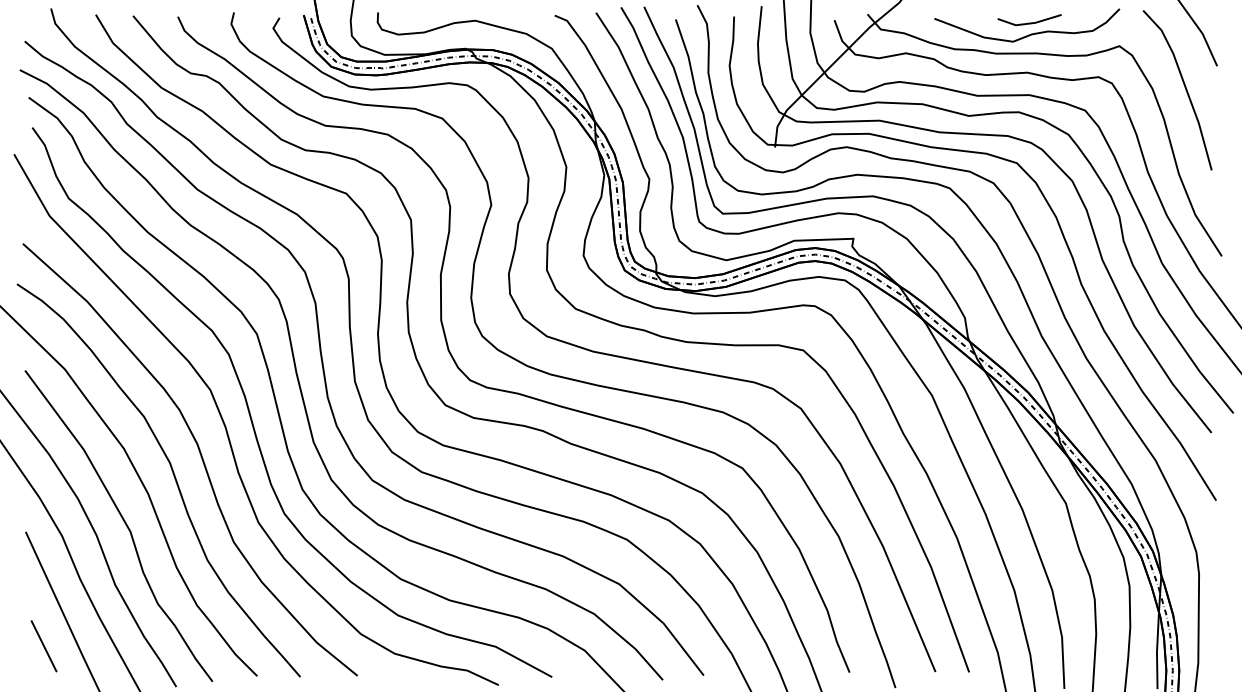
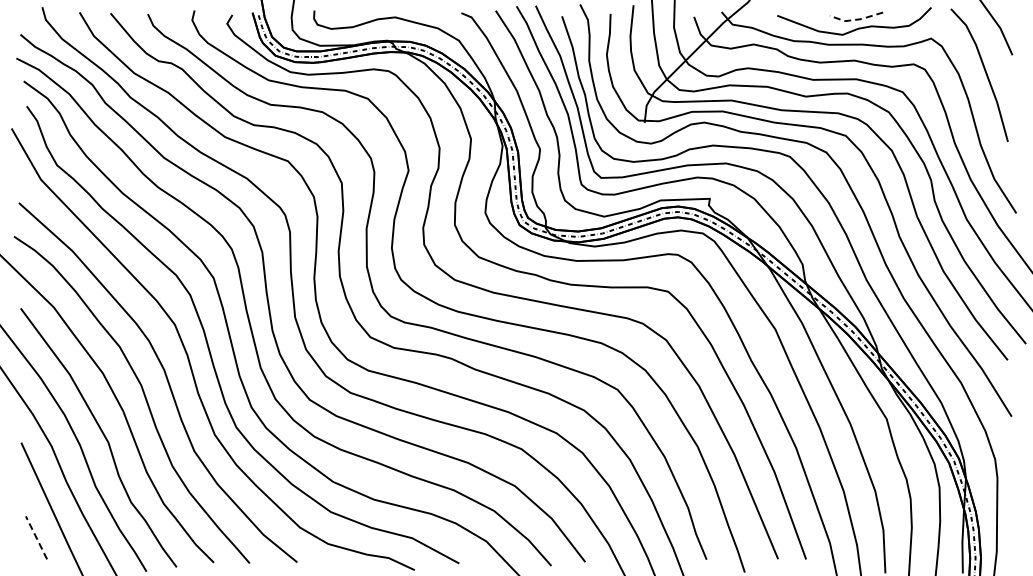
line: (1028, 23) -> (855, 19), solid -> dashed
line: (44, 645) -> (36, 537), solid -> dashed

